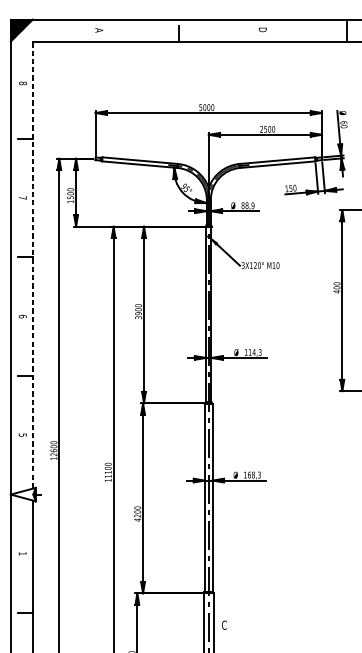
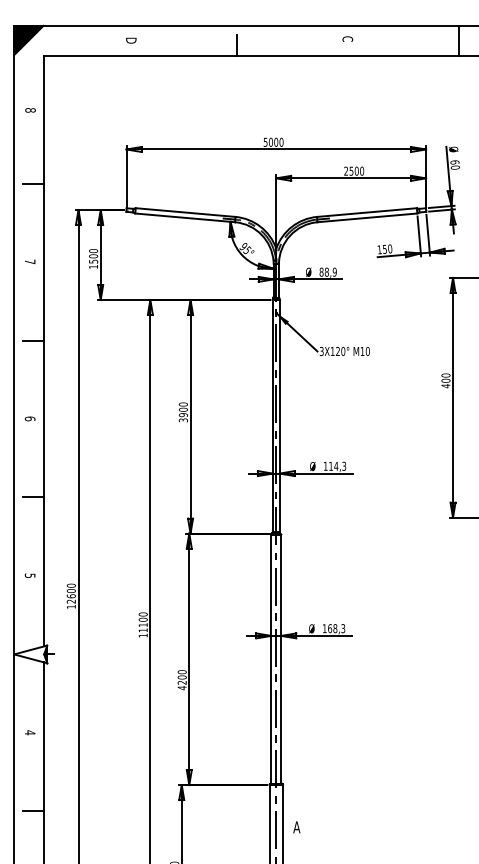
text: (262, 29) -> (347, 39), D -> C
text: (99, 30) -> (131, 40), A -> D
line: (33, 265) -> (44, 351), dashed -> solid
text: (23, 553) -> (30, 732), 1 -> 4
text: (224, 625) -> (296, 827), C -> A

